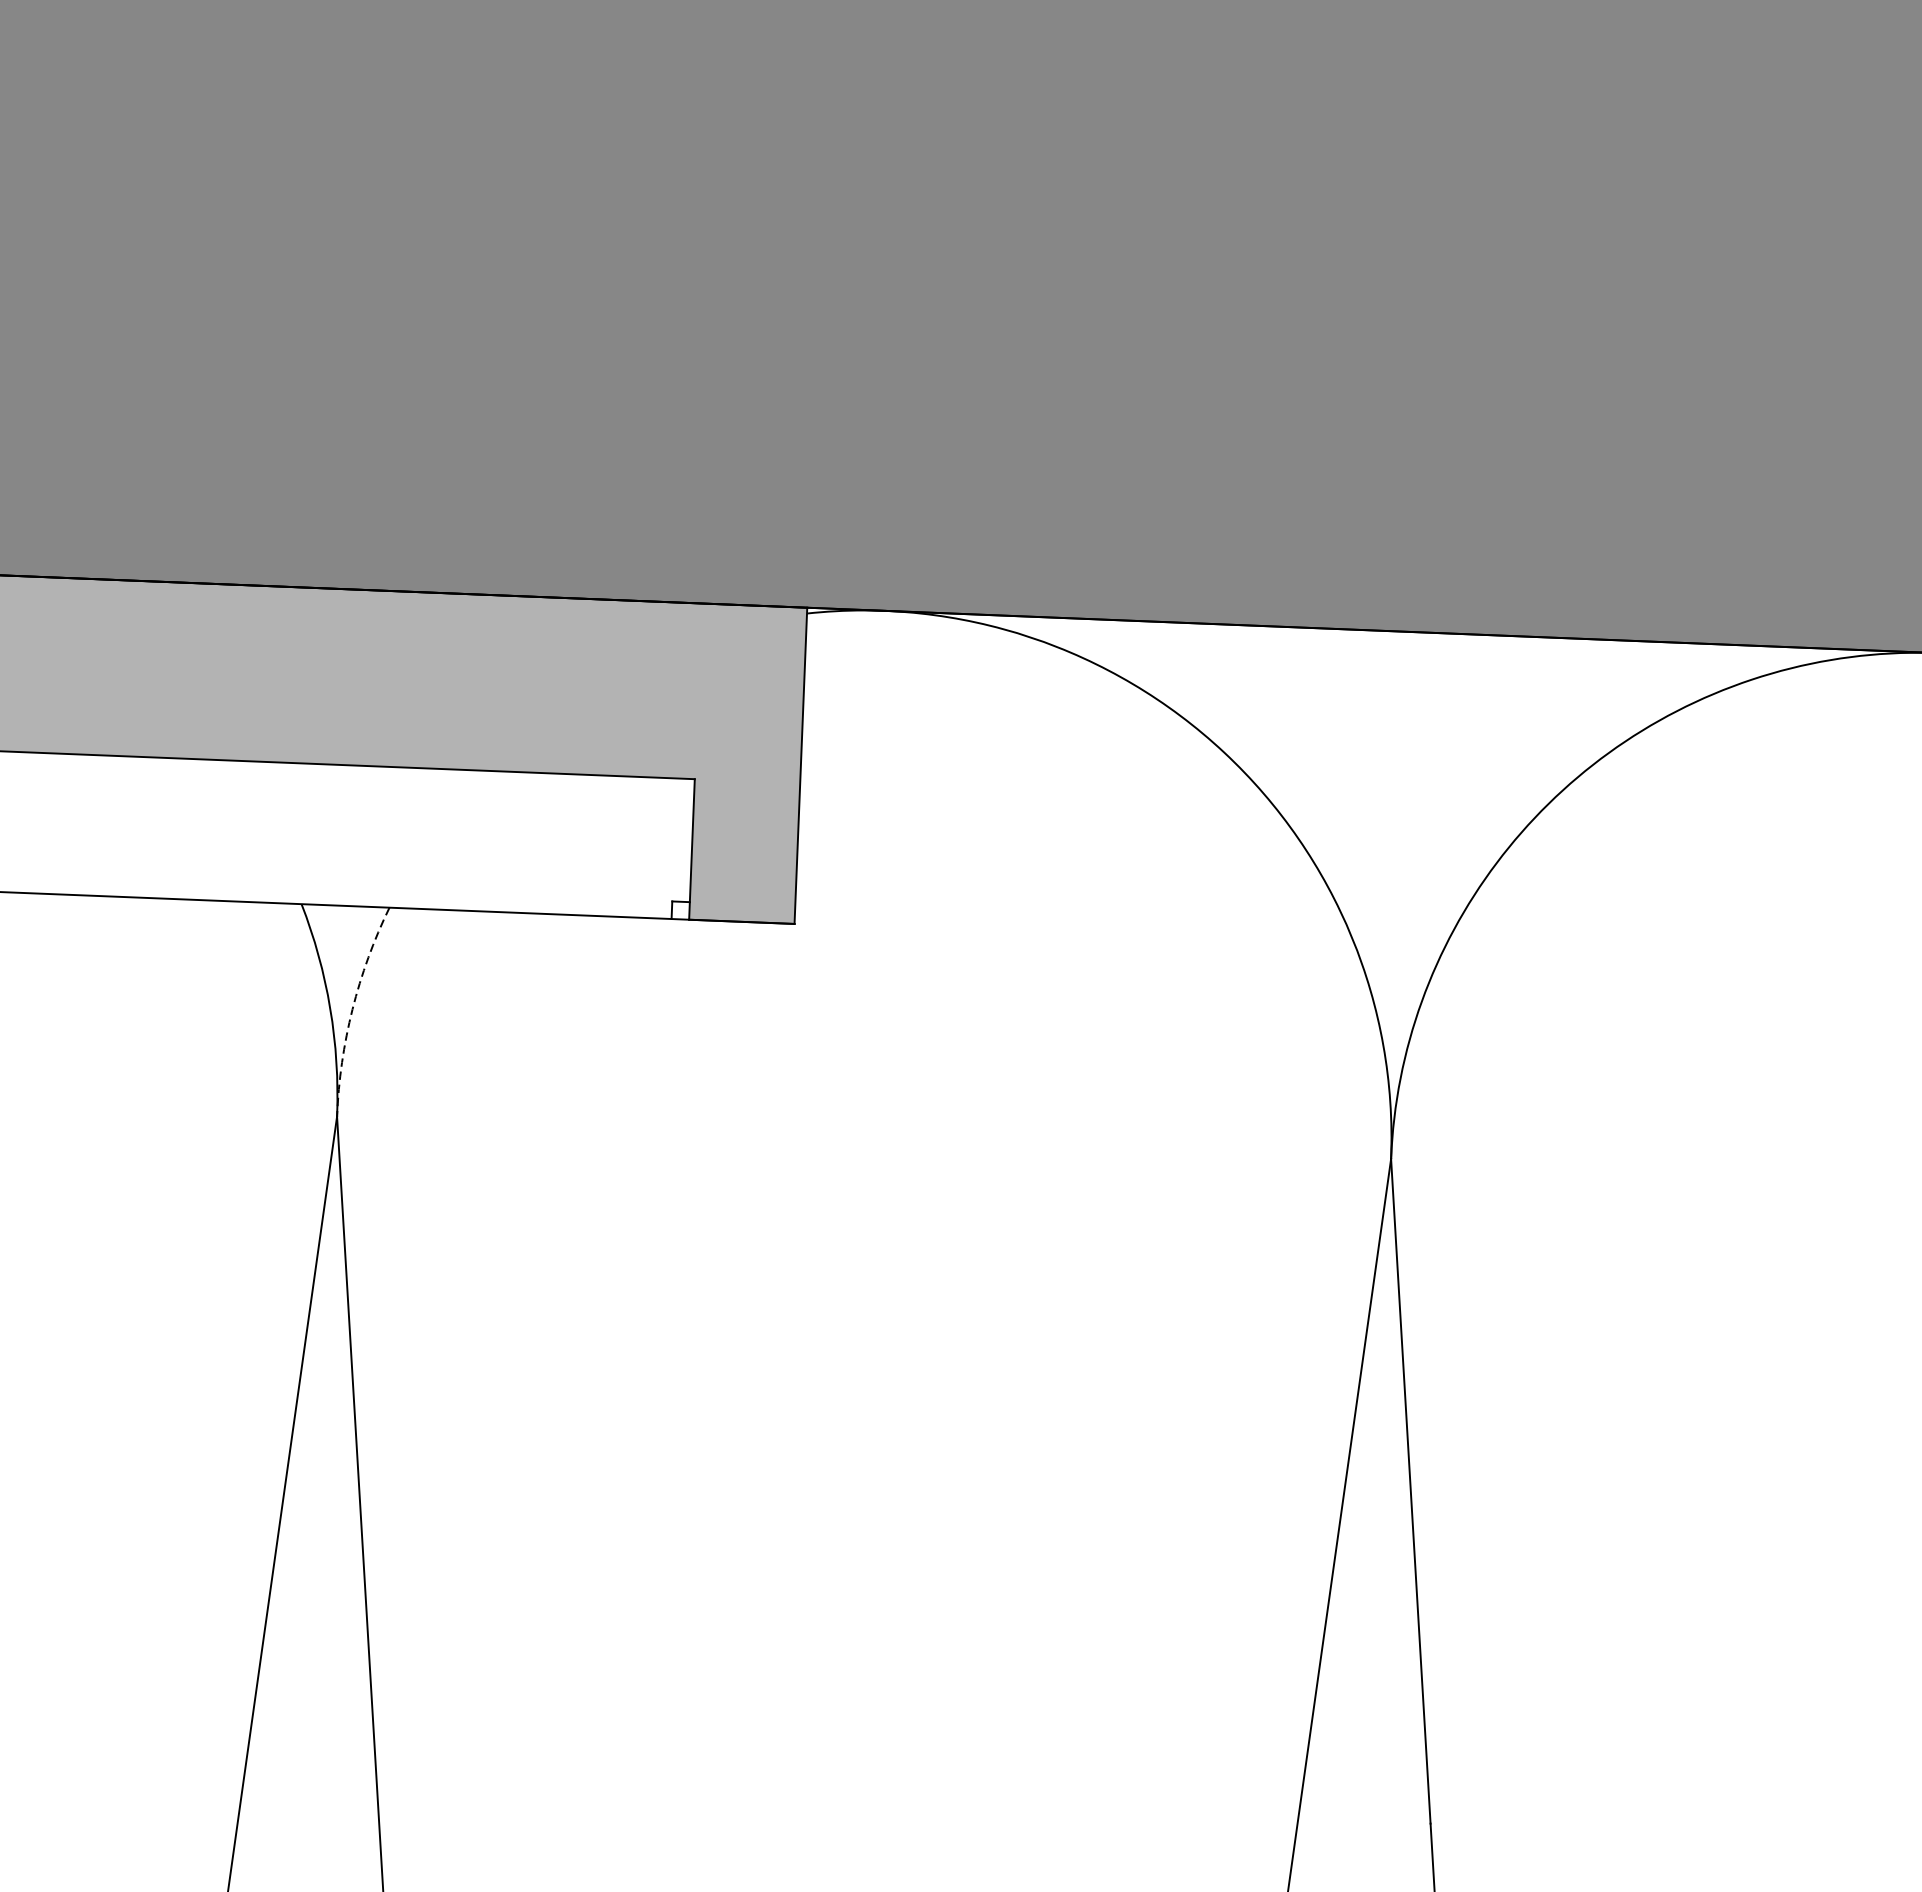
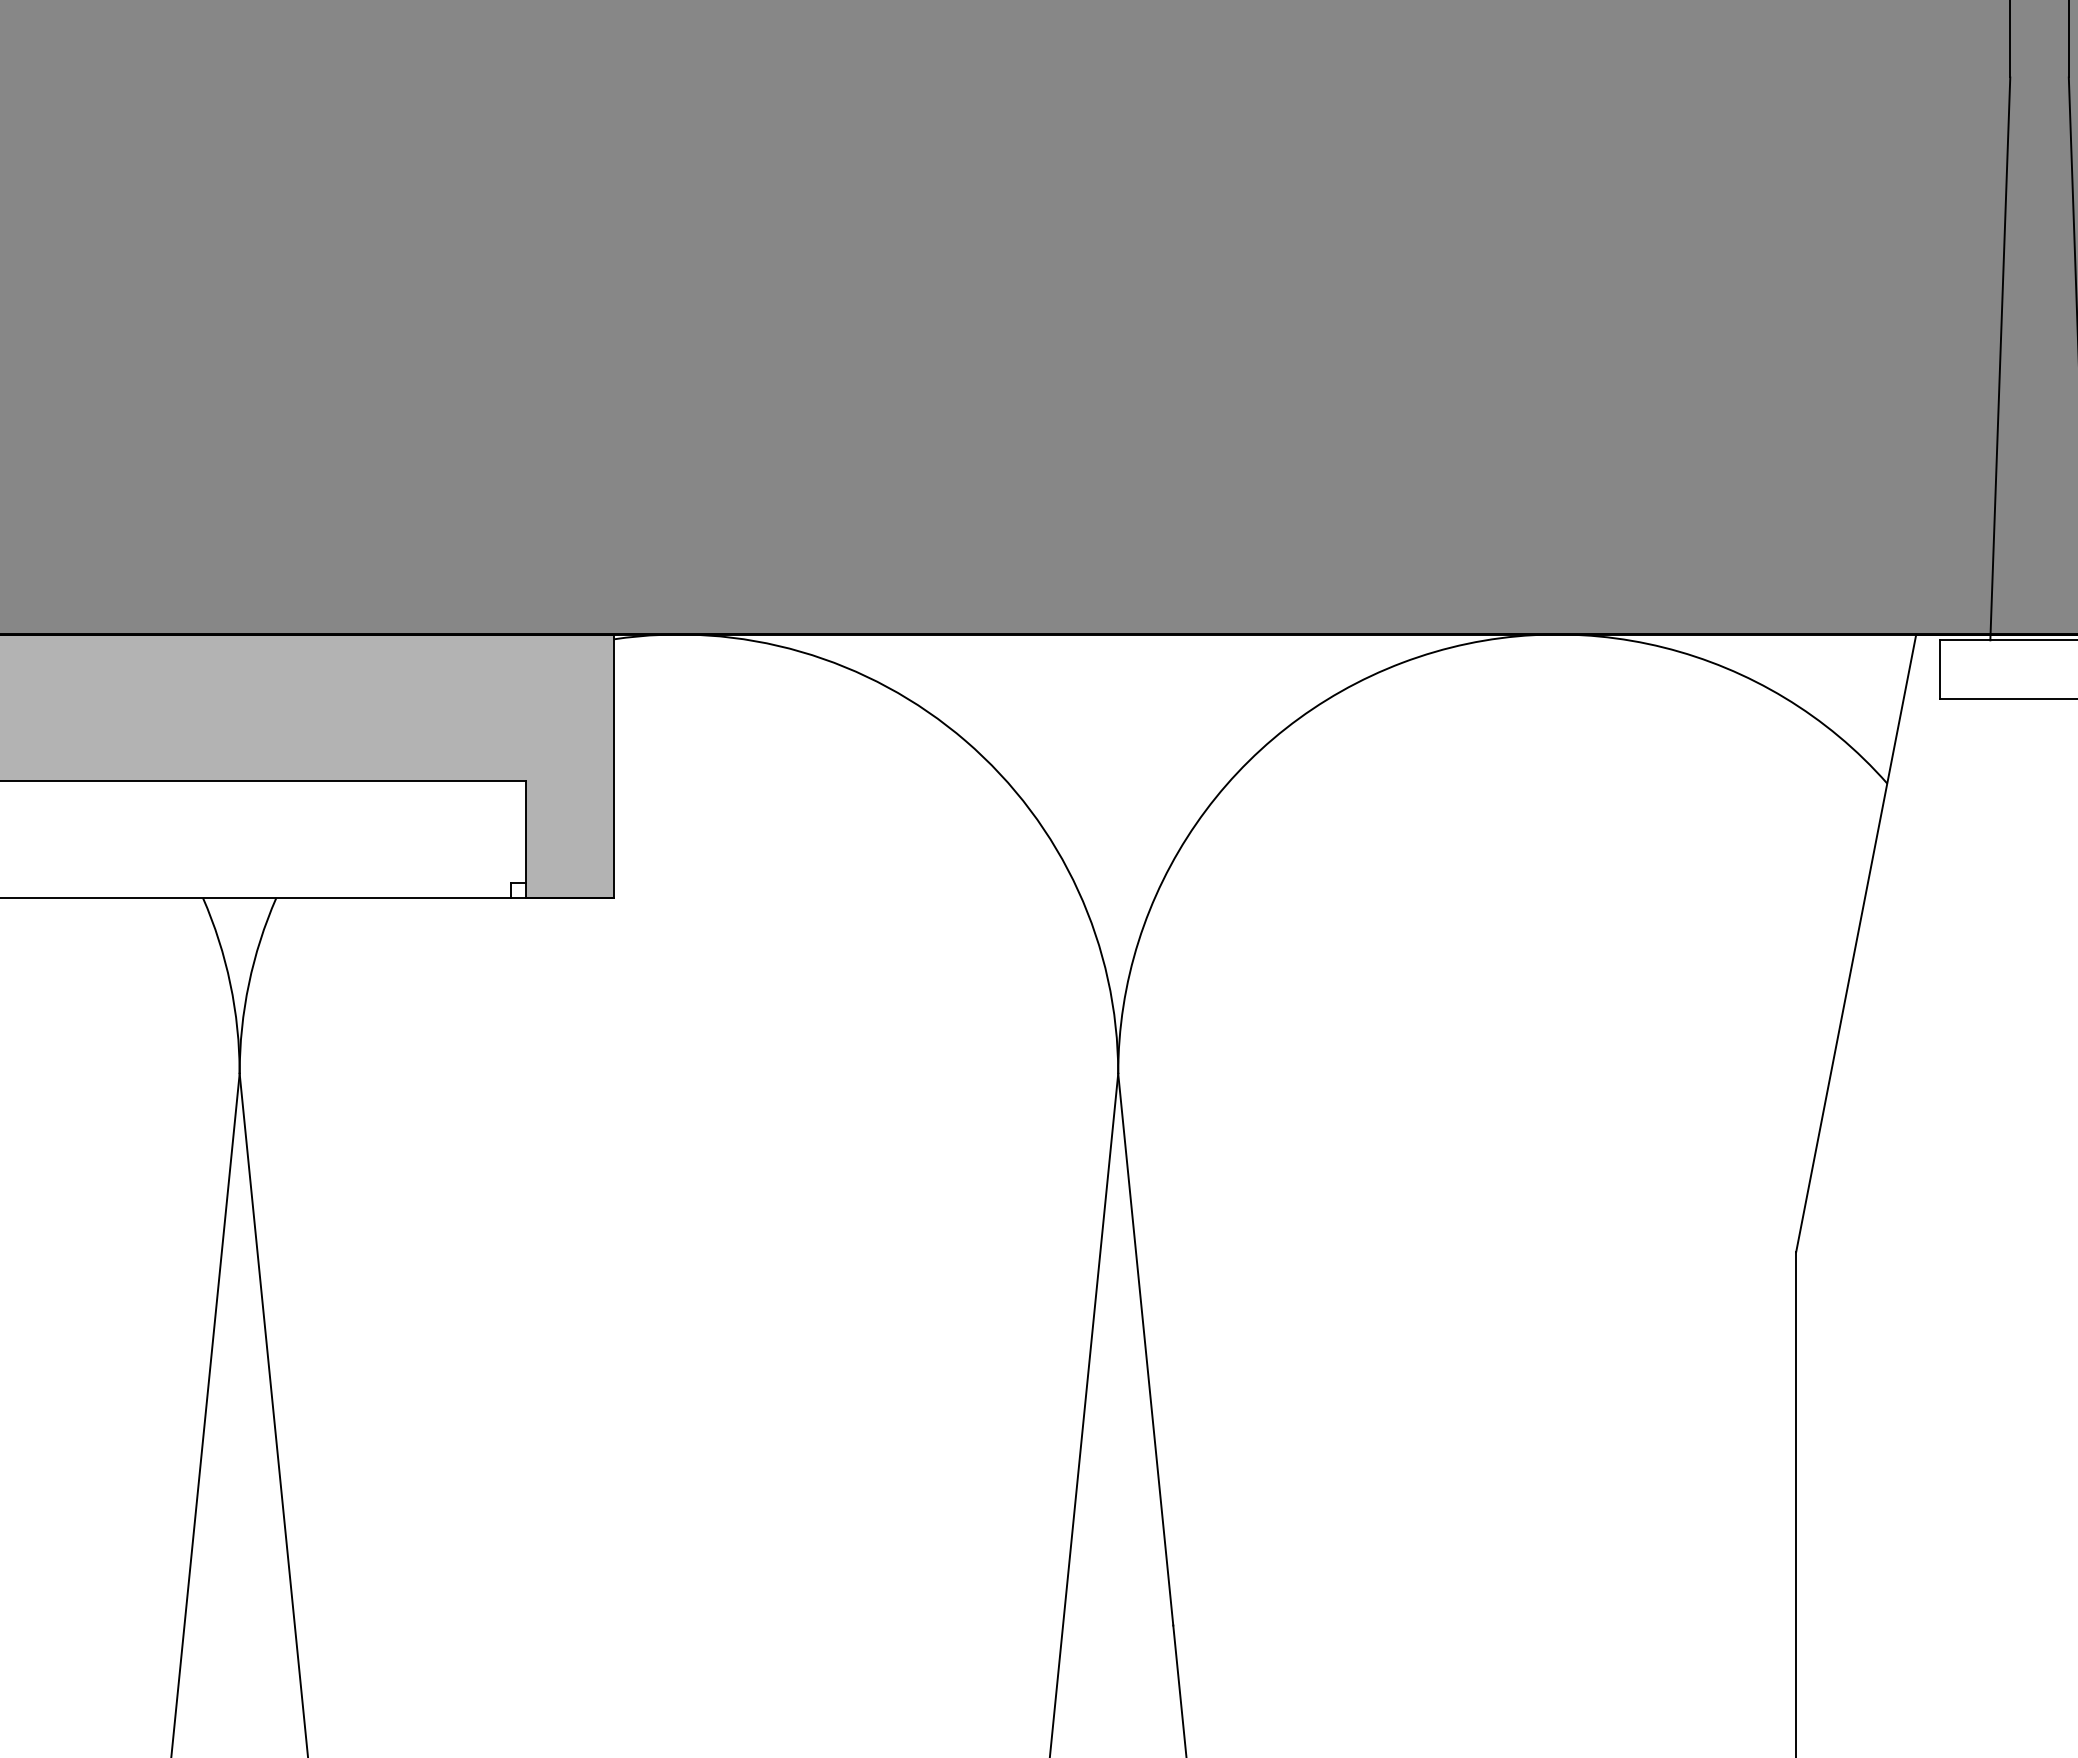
arc: (351, 1010) -> (248, 984), dashed -> solid

